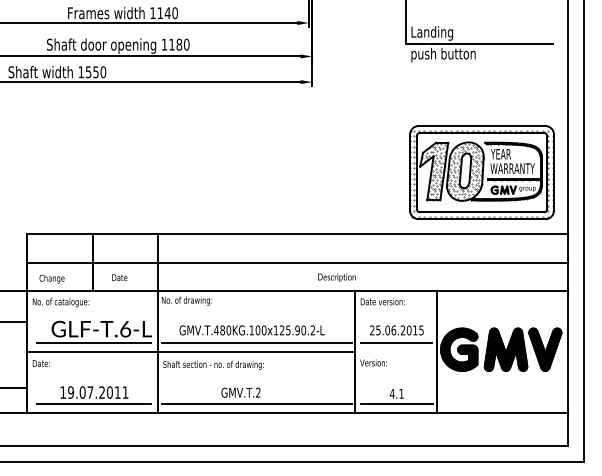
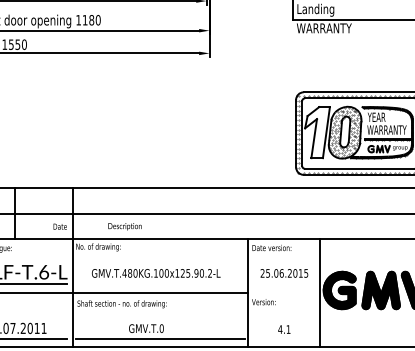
text: (443, 54) -> (325, 28), push button -> WARRANTY
hatch: (434, 171) -> (317, 132), removed
text: (119, 277) -> (59, 226), moved
text: (336, 277) -> (124, 226), moved
line: (257, 342) -> (160, 284), removed
line: (396, 342) -> (284, 284), removed
text: (258, 392) -> (161, 328), GMV.T.2 -> GMV.T.0
line: (396, 404) -> (284, 339), removed

